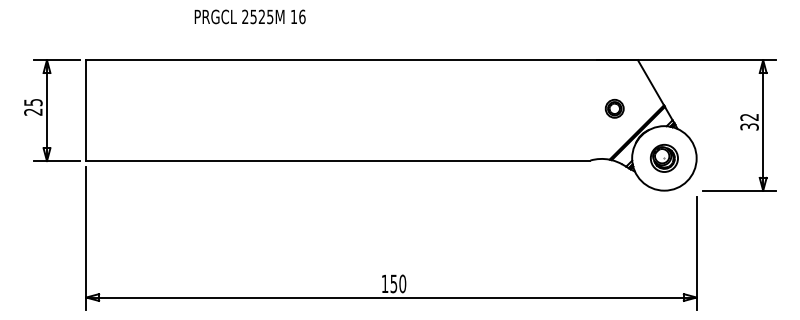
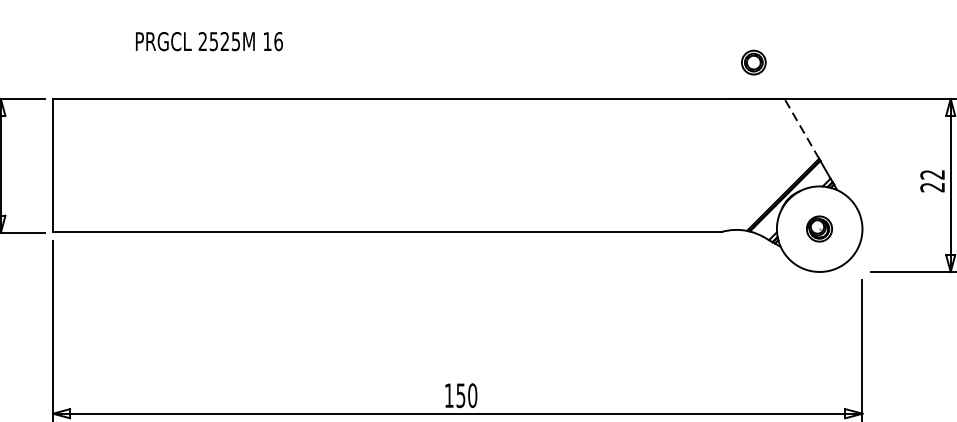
text: (249, 16) -> (208, 40), moved
line: (650, 82) -> (801, 128), solid -> dashed
part: (614, 108) -> (753, 62), moved
text: (749, 126) -> (932, 186), 32 -> 22
part: (663, 157) -> (818, 227), size x0.7

